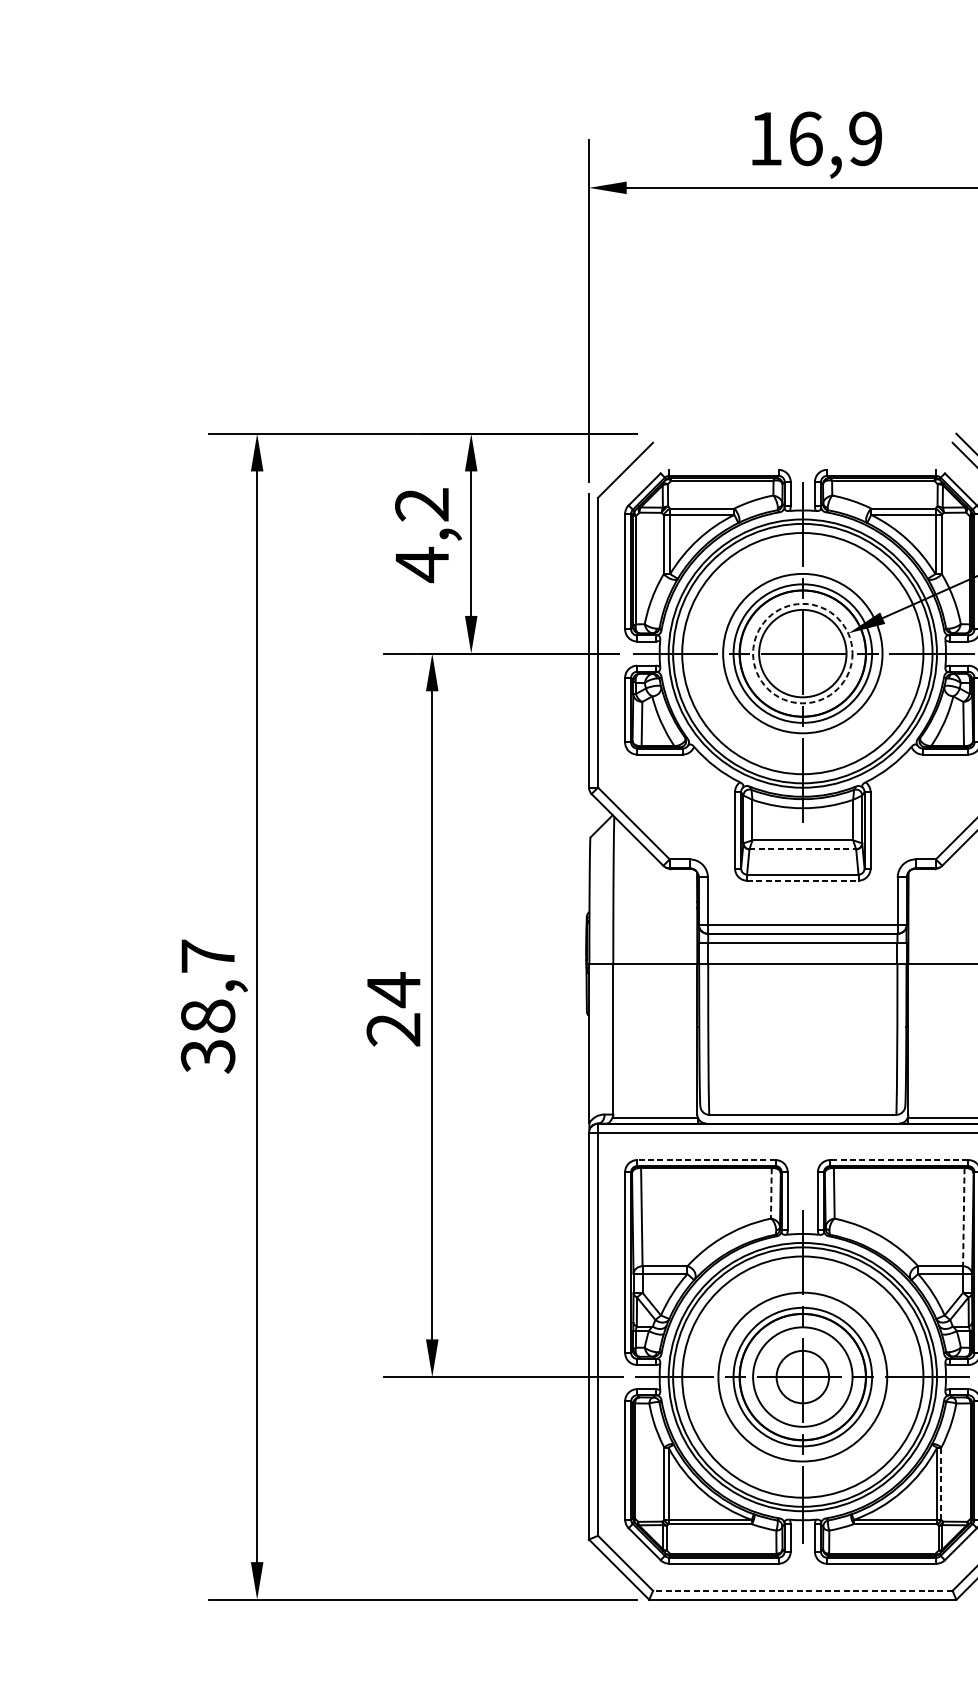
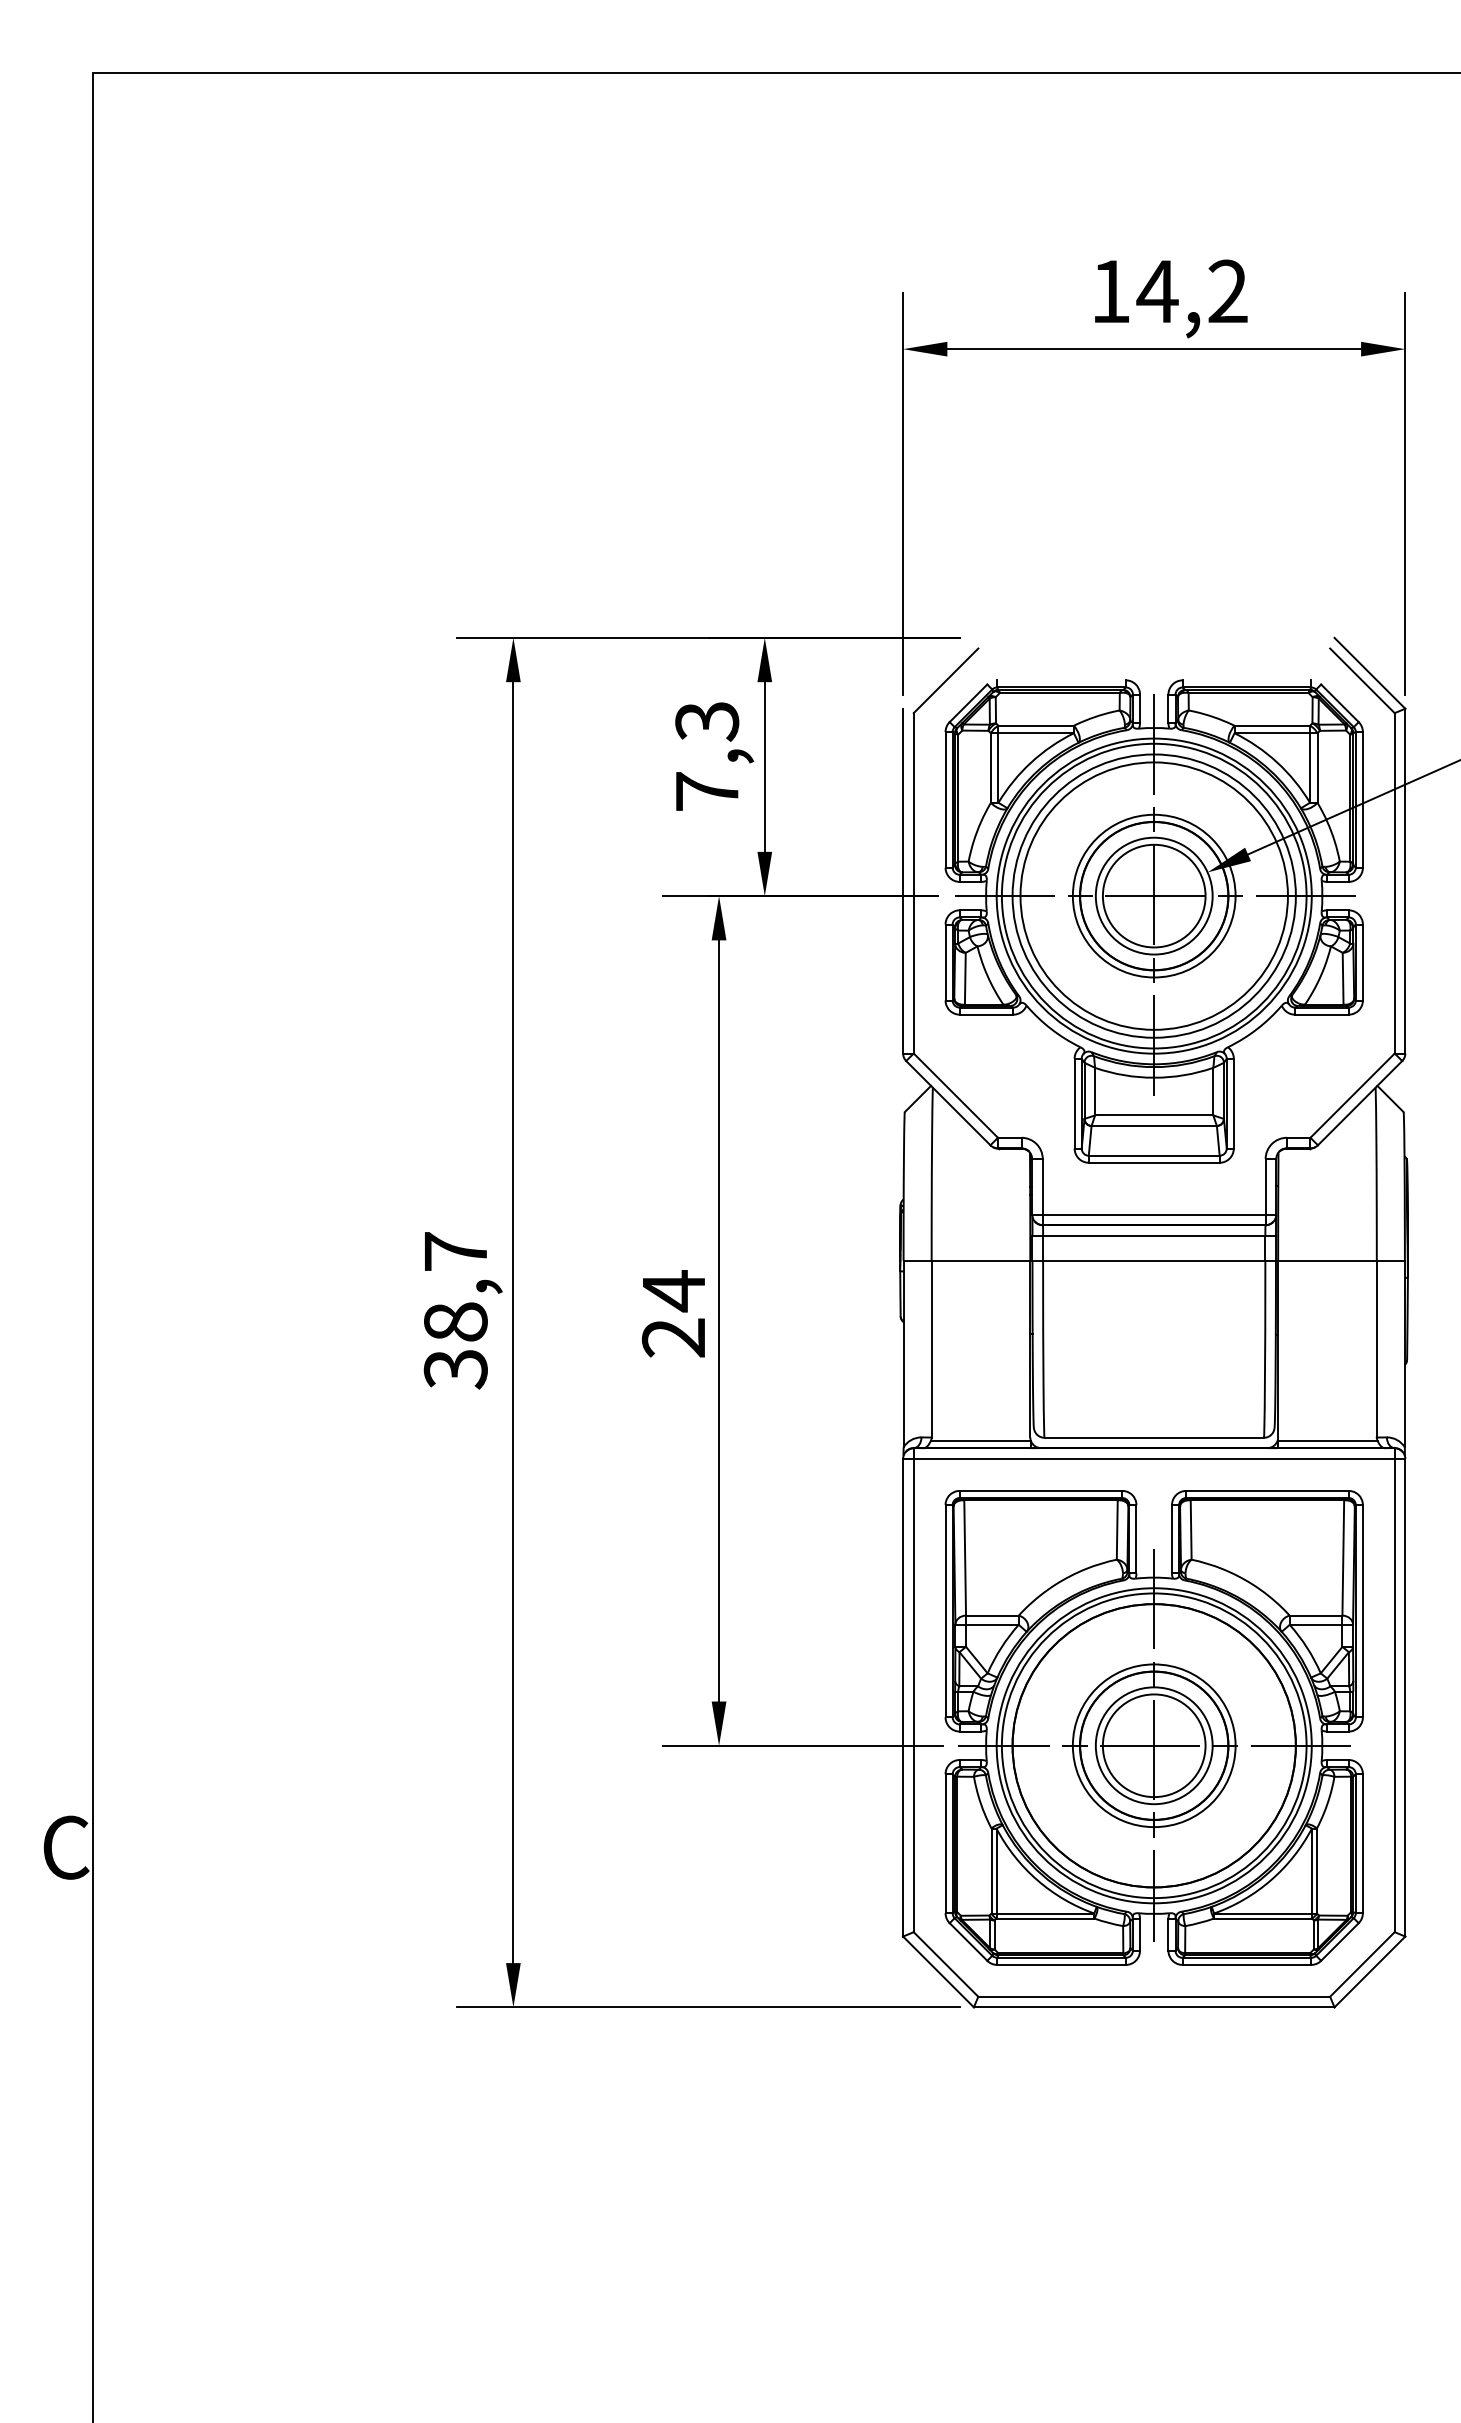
text: (834, 138) -> (1191, 291), 16,9 -> 14,2
text: (422, 535) -> (707, 757), 4,2 -> 7,3
circle: (802, 653) -> (1153, 895), dashed -> solid
circle: (802, 653) -> (1153, 895), size x1.43
line: (803, 848) -> (1154, 1125), dashed -> solid
line: (803, 880) -> (1154, 1162), dashed -> solid
line: (705, 1159) -> (1040, 1490), dashed -> solid
line: (898, 1159) -> (1266, 1490), dashed -> solid
line: (771, 1193) -> (1117, 1530), dashed -> solid
line: (963, 1217) -> (1343, 1558), dashed -> solid
circle: (802, 1376) -> (1153, 1745), size x1.43
circle: (802, 1376) -> (1153, 1745), size x1.67
line: (941, 1483) -> (1316, 1870), dashed -> solid
line: (803, 1590) -> (1154, 1996), dashed -> solid

